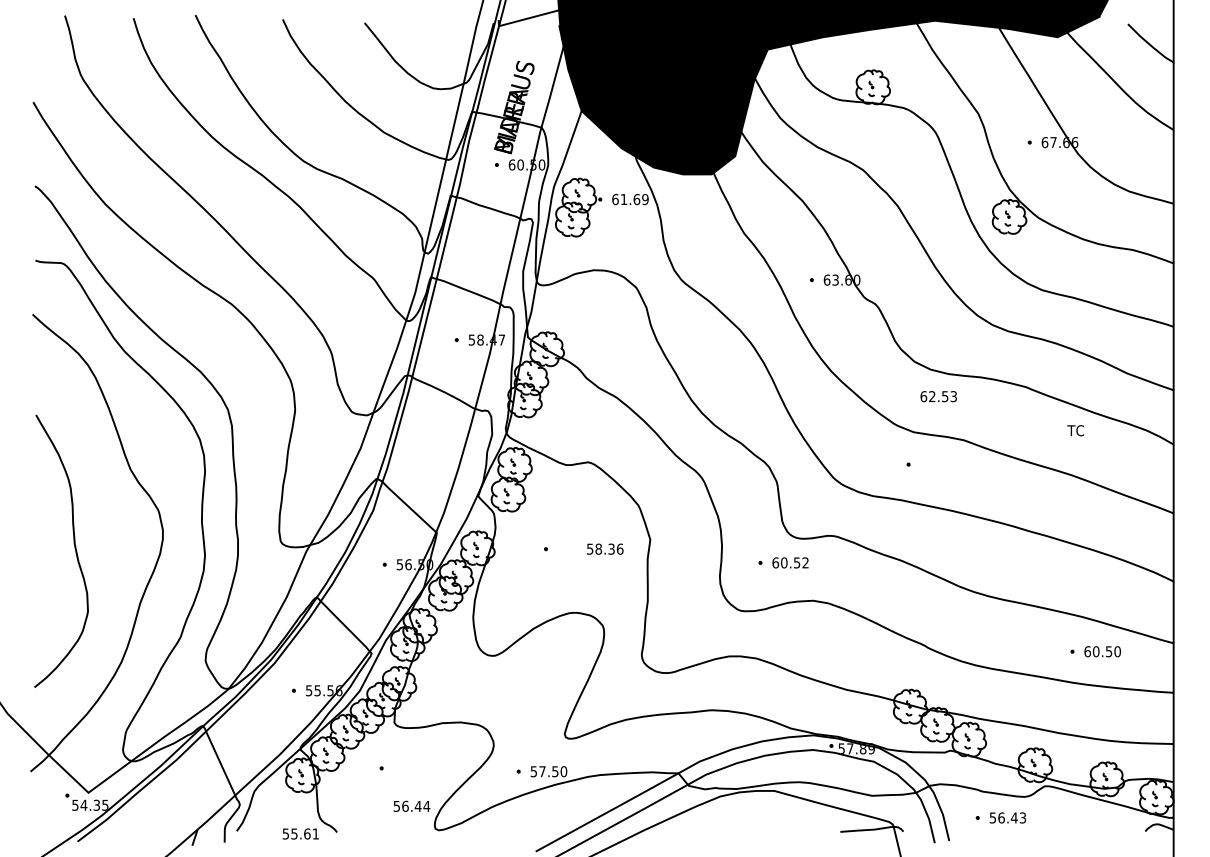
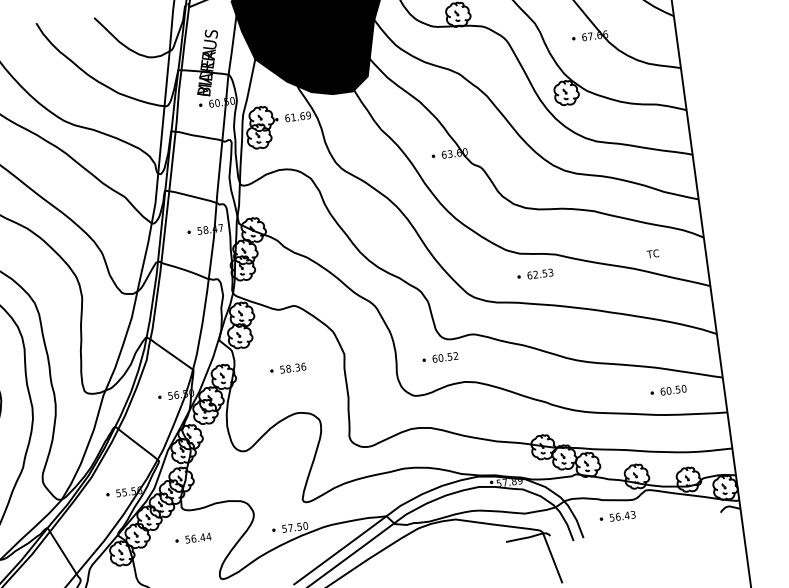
text: (938, 396) -> (540, 274), moved
text: (1075, 430) -> (652, 253), moved
text: (605, 548) -> (293, 367), moved
text: (411, 805) -> (198, 537), moved

